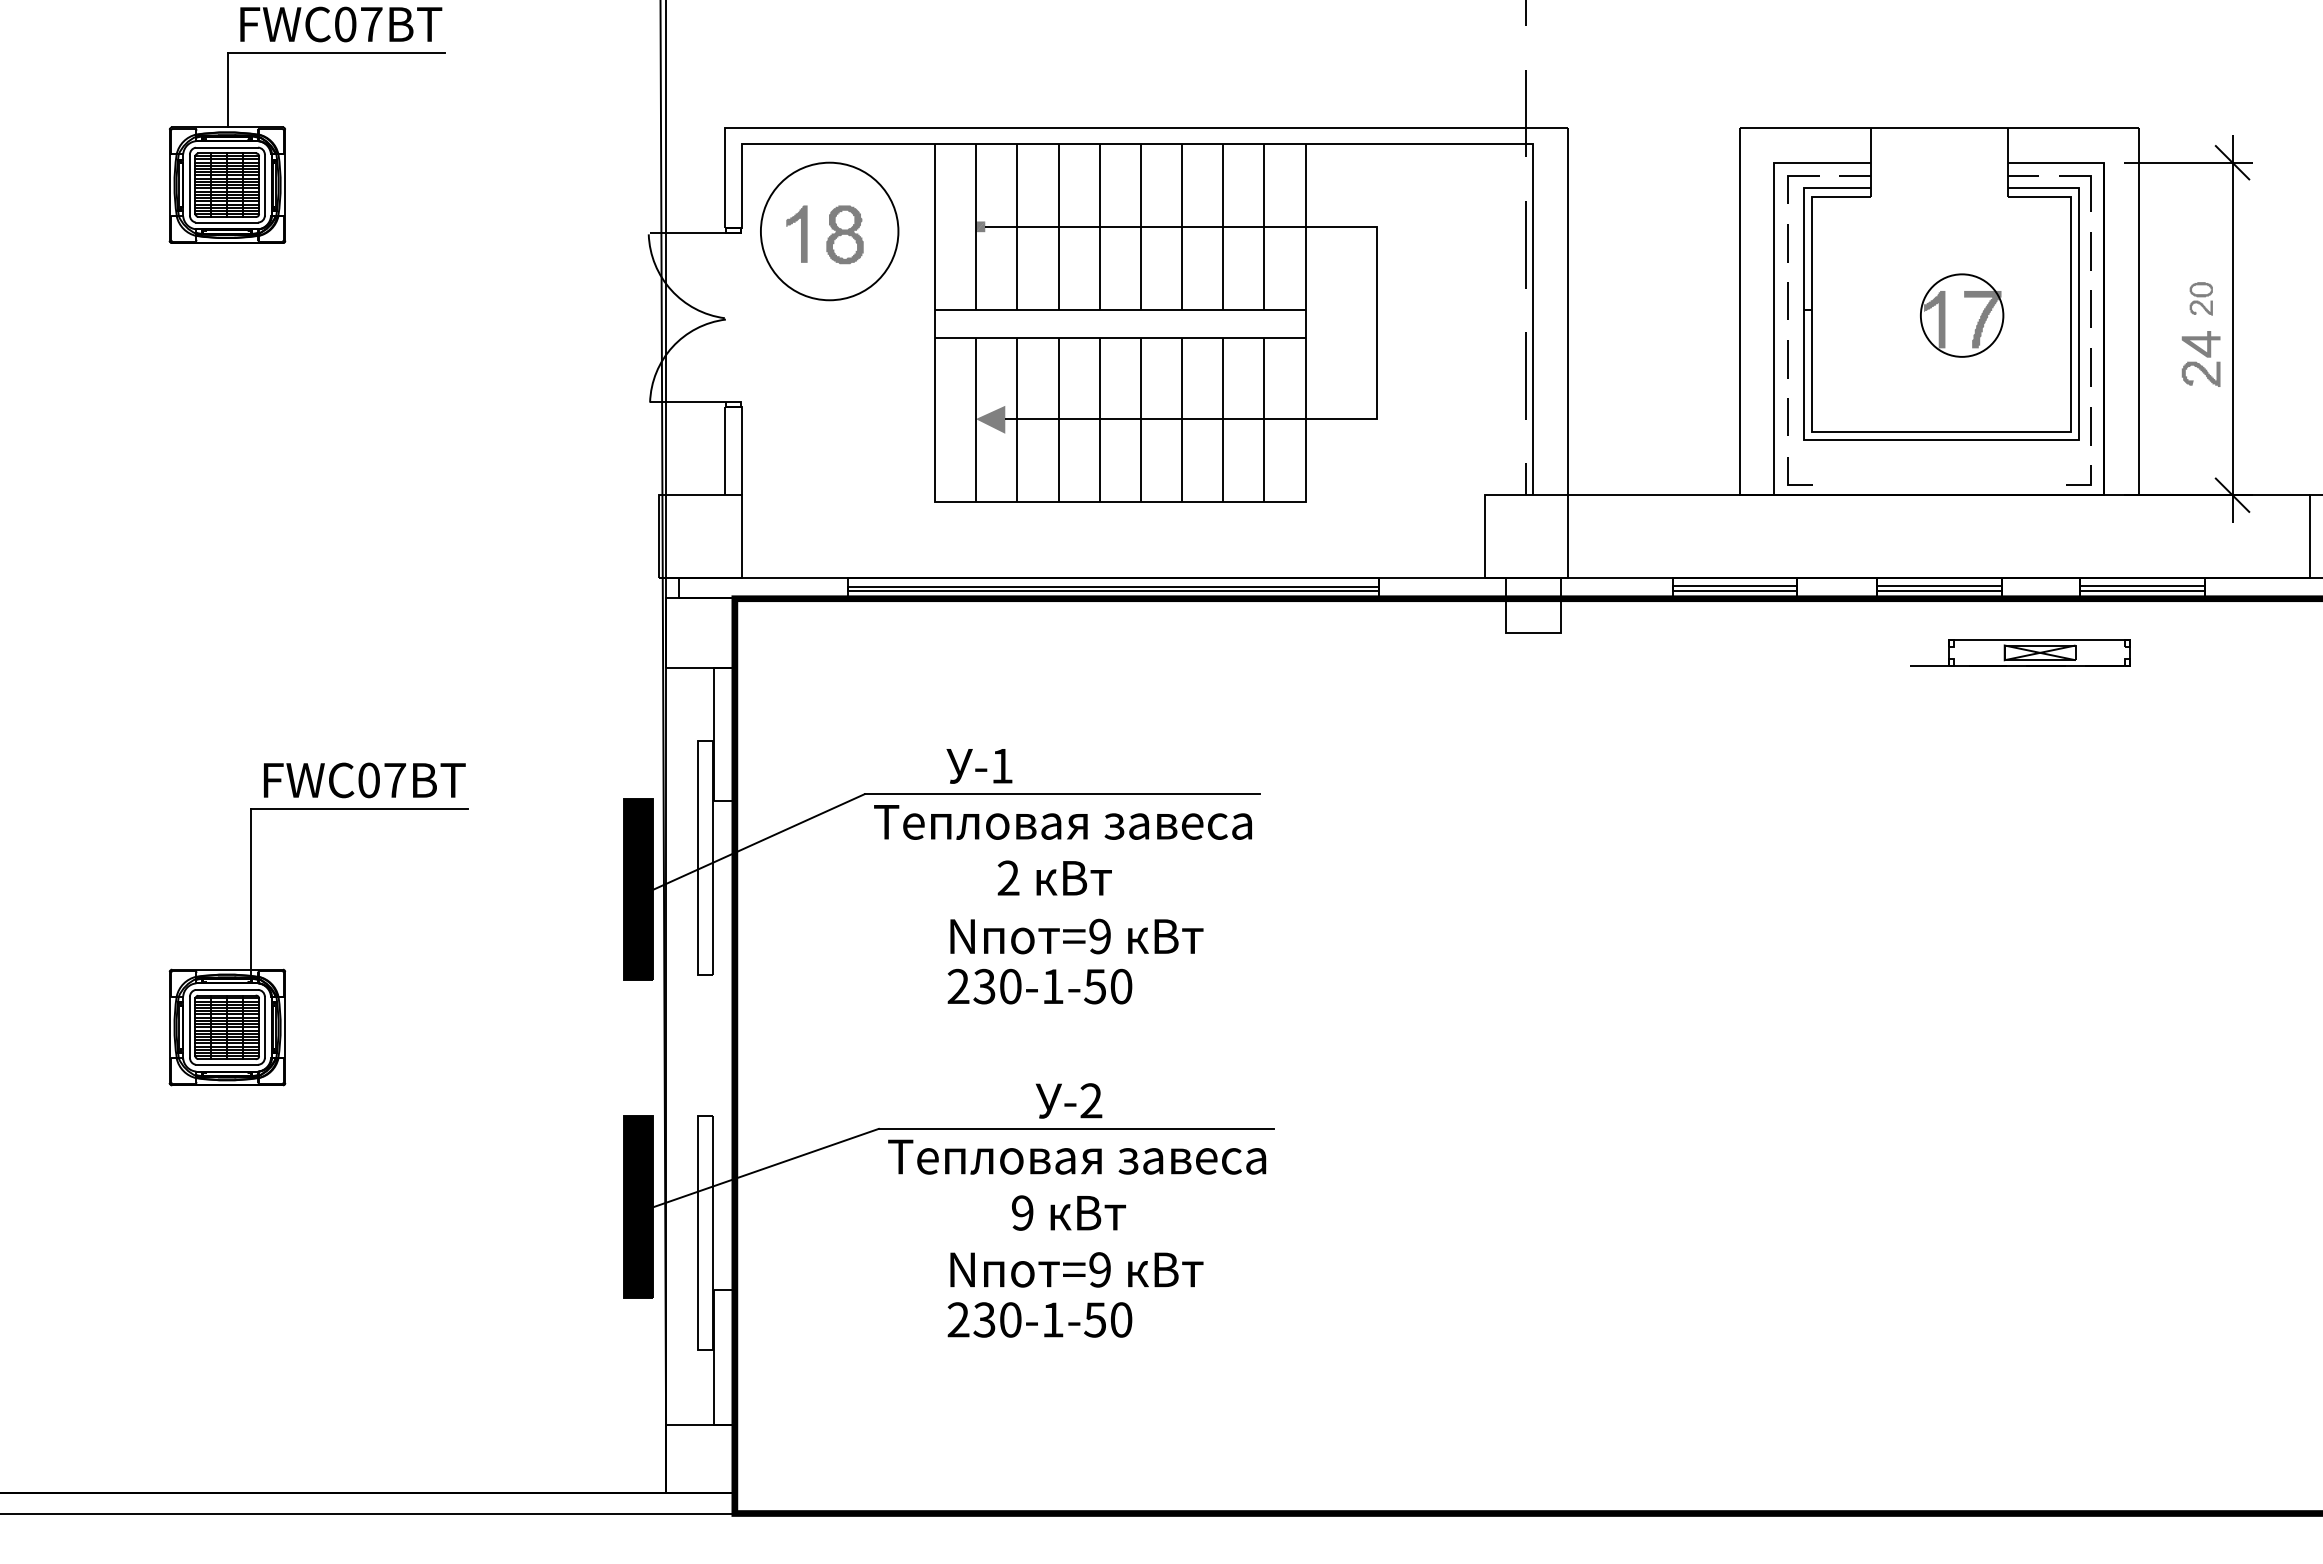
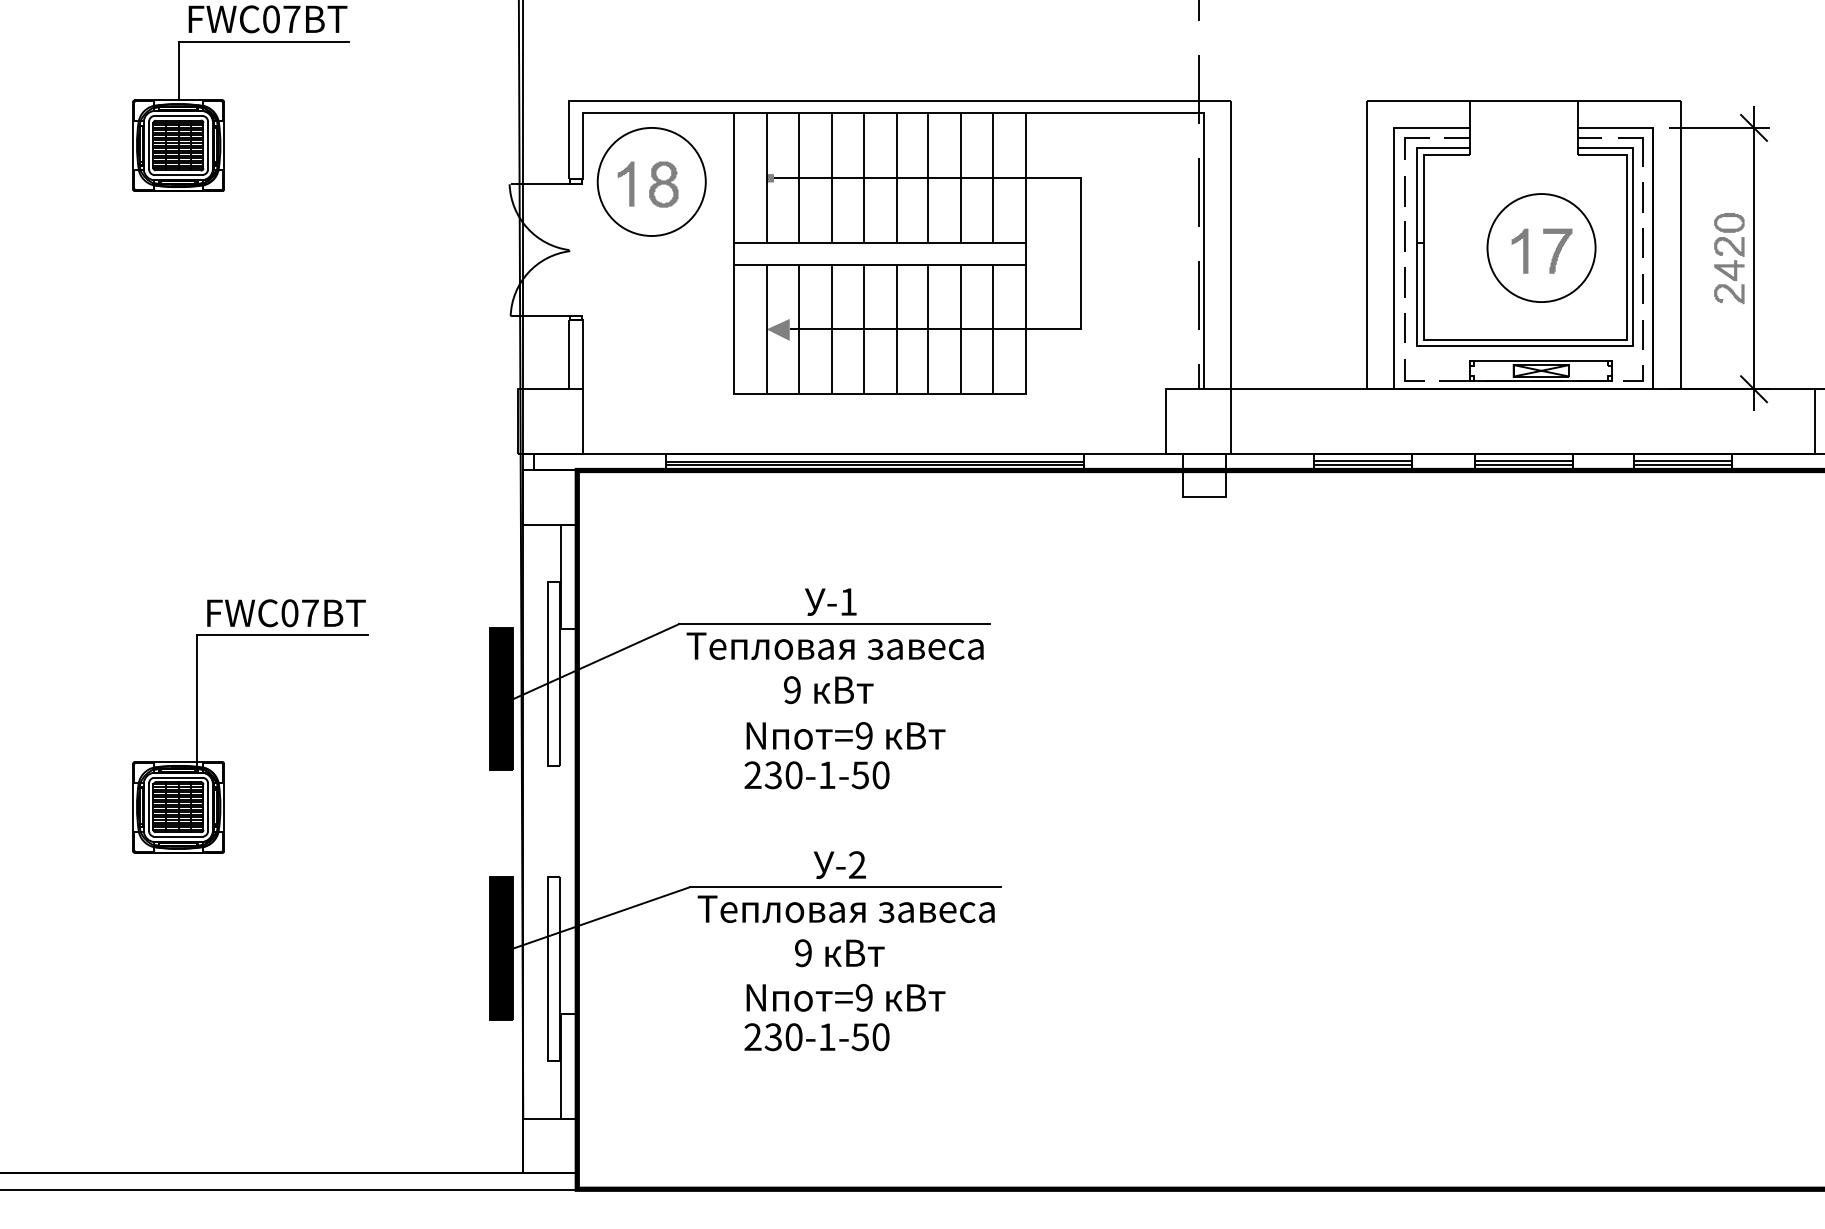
part: (2201, 298) -> (1729, 234), size x1.67
circle: (1961, 315) -> (1541, 247), size x1.67
part: (2020, 652) -> (1526, 370), moved
text: (979, 766) -> (830, 602), moved
text: (1008, 878) -> (792, 690), 2 -> 9

